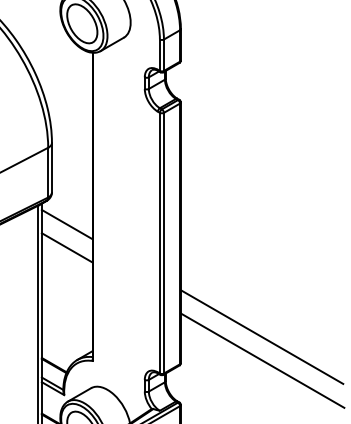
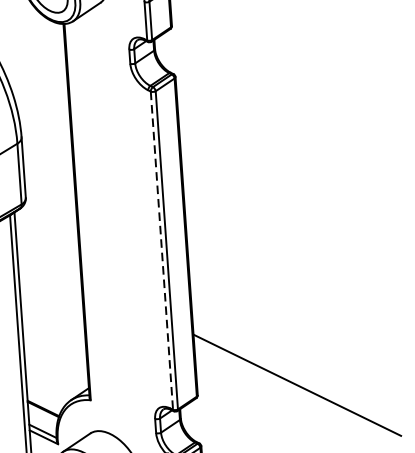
line: (66, 224) -> (46, 235), removed
line: (159, 243) -> (161, 251), solid -> dashed
line: (66, 247) -> (48, 263), removed
line: (261, 336) -> (293, 355), removed

